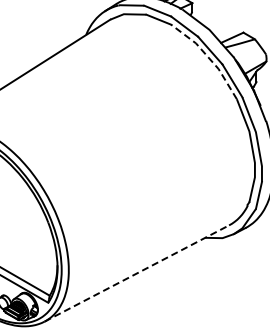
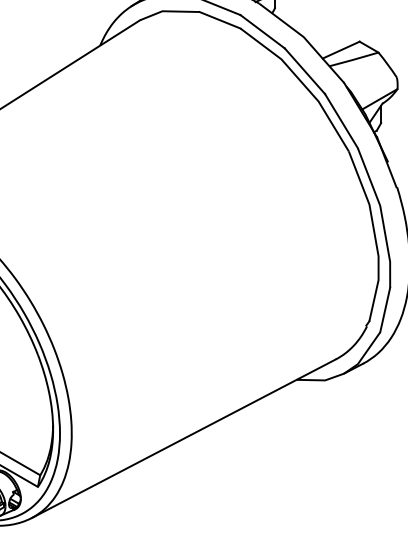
line: (208, 57) -> (302, 82), dashed -> solid
line: (136, 273) -> (183, 438), dashed -> solid

